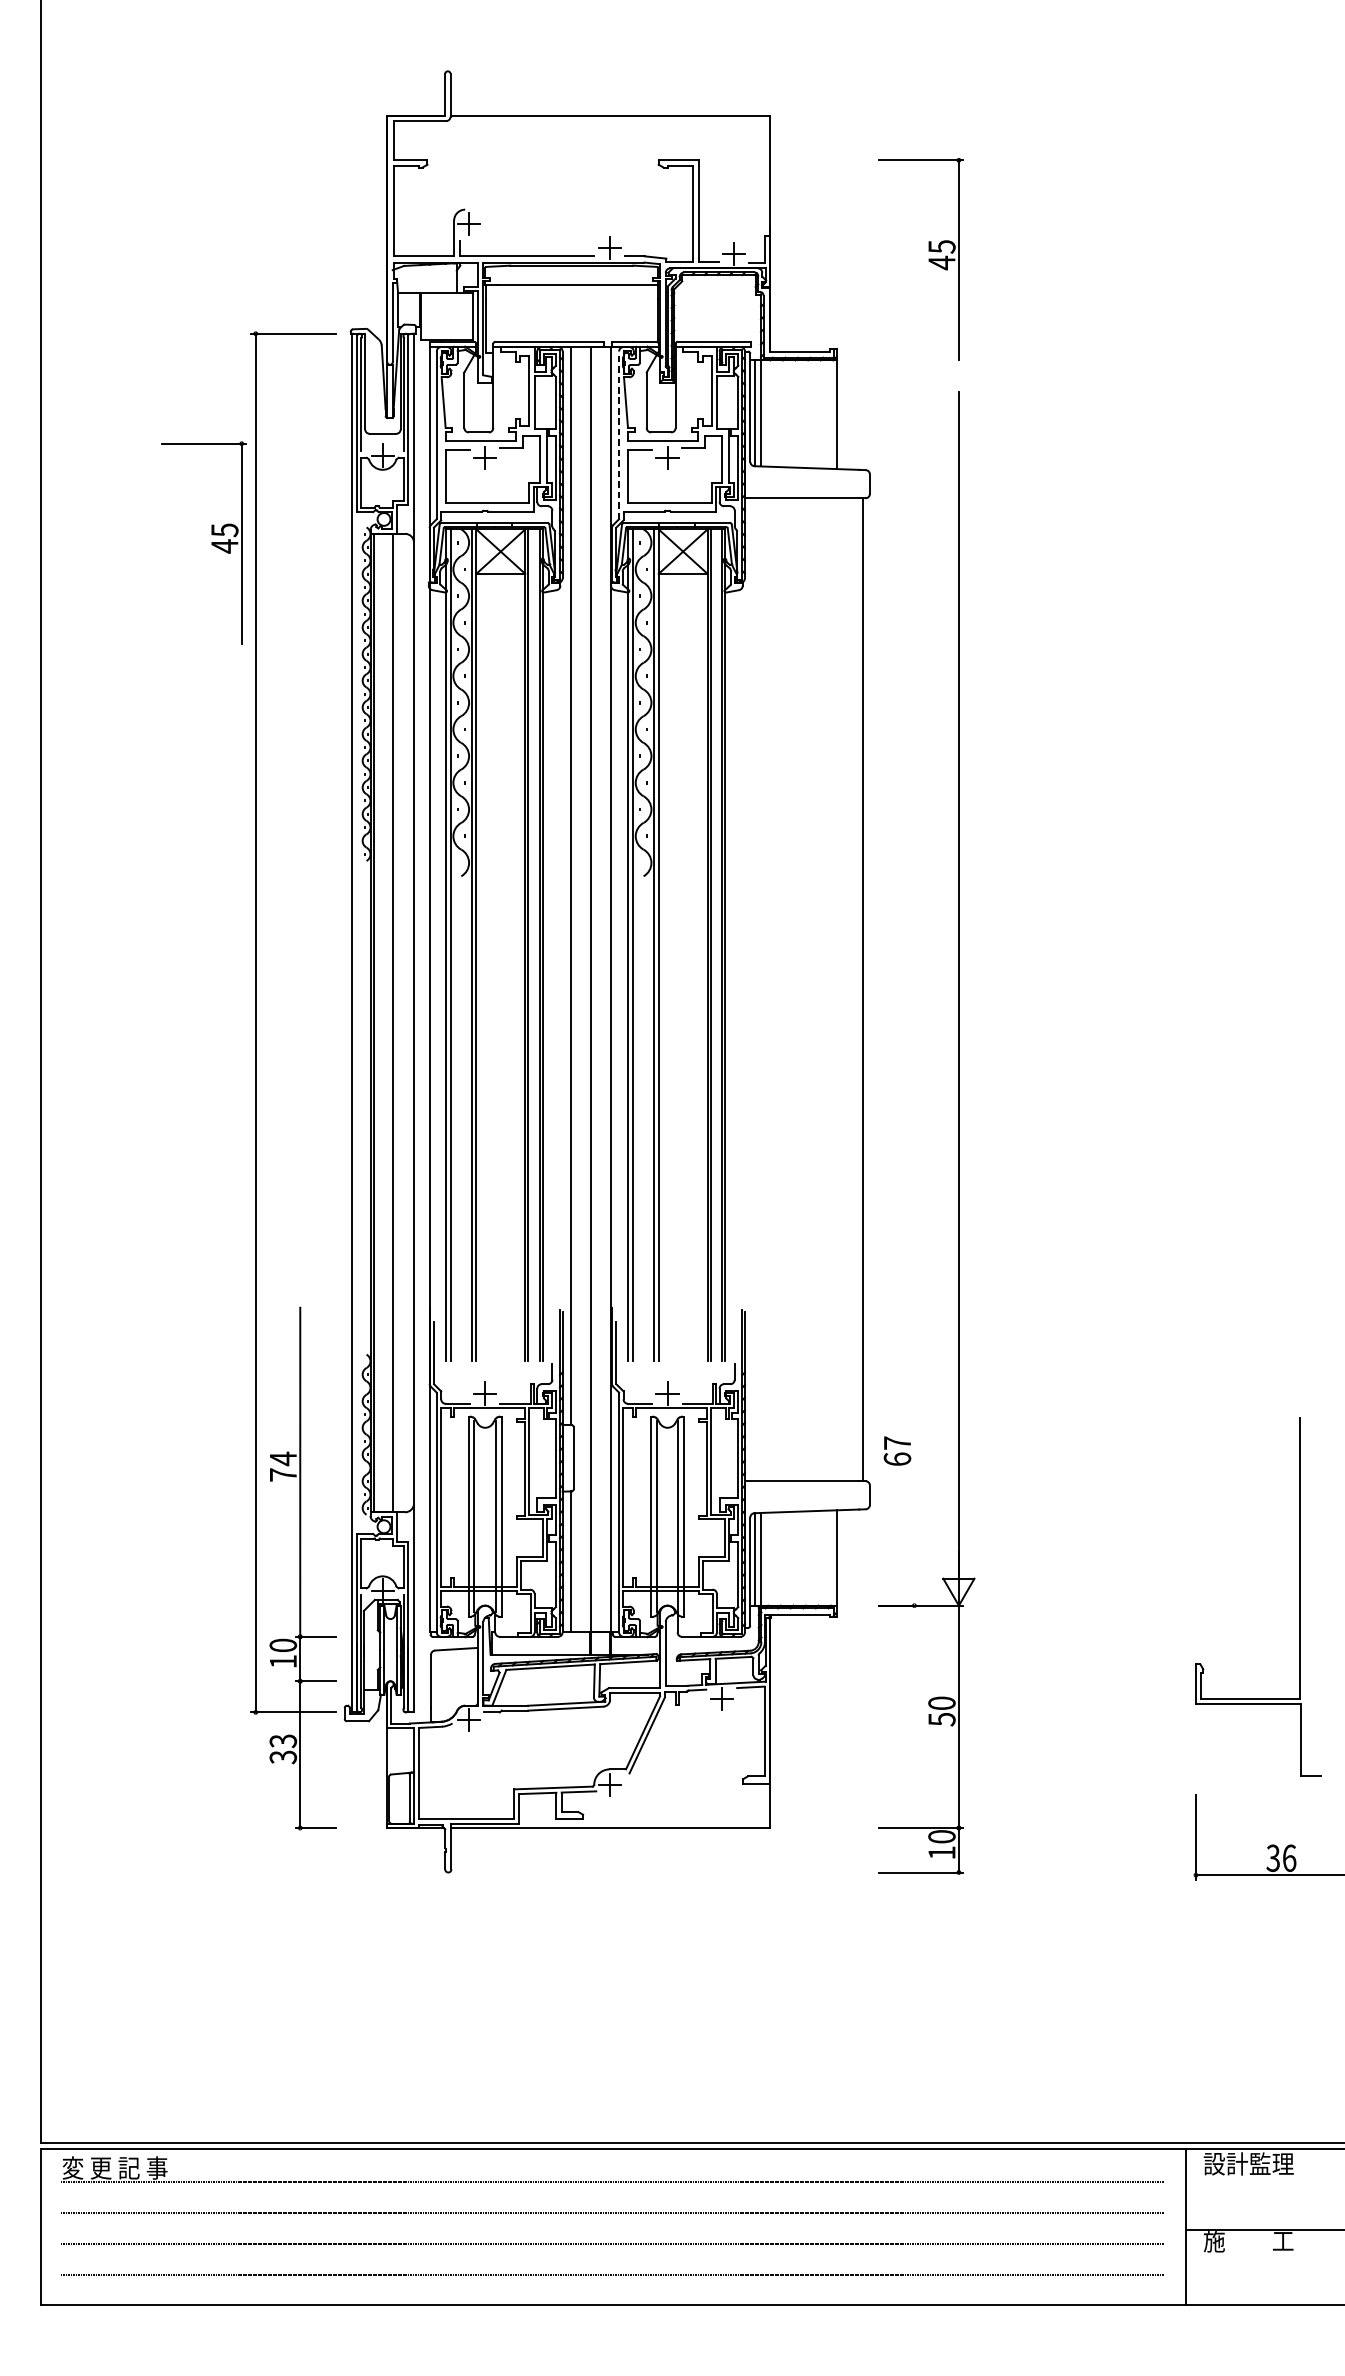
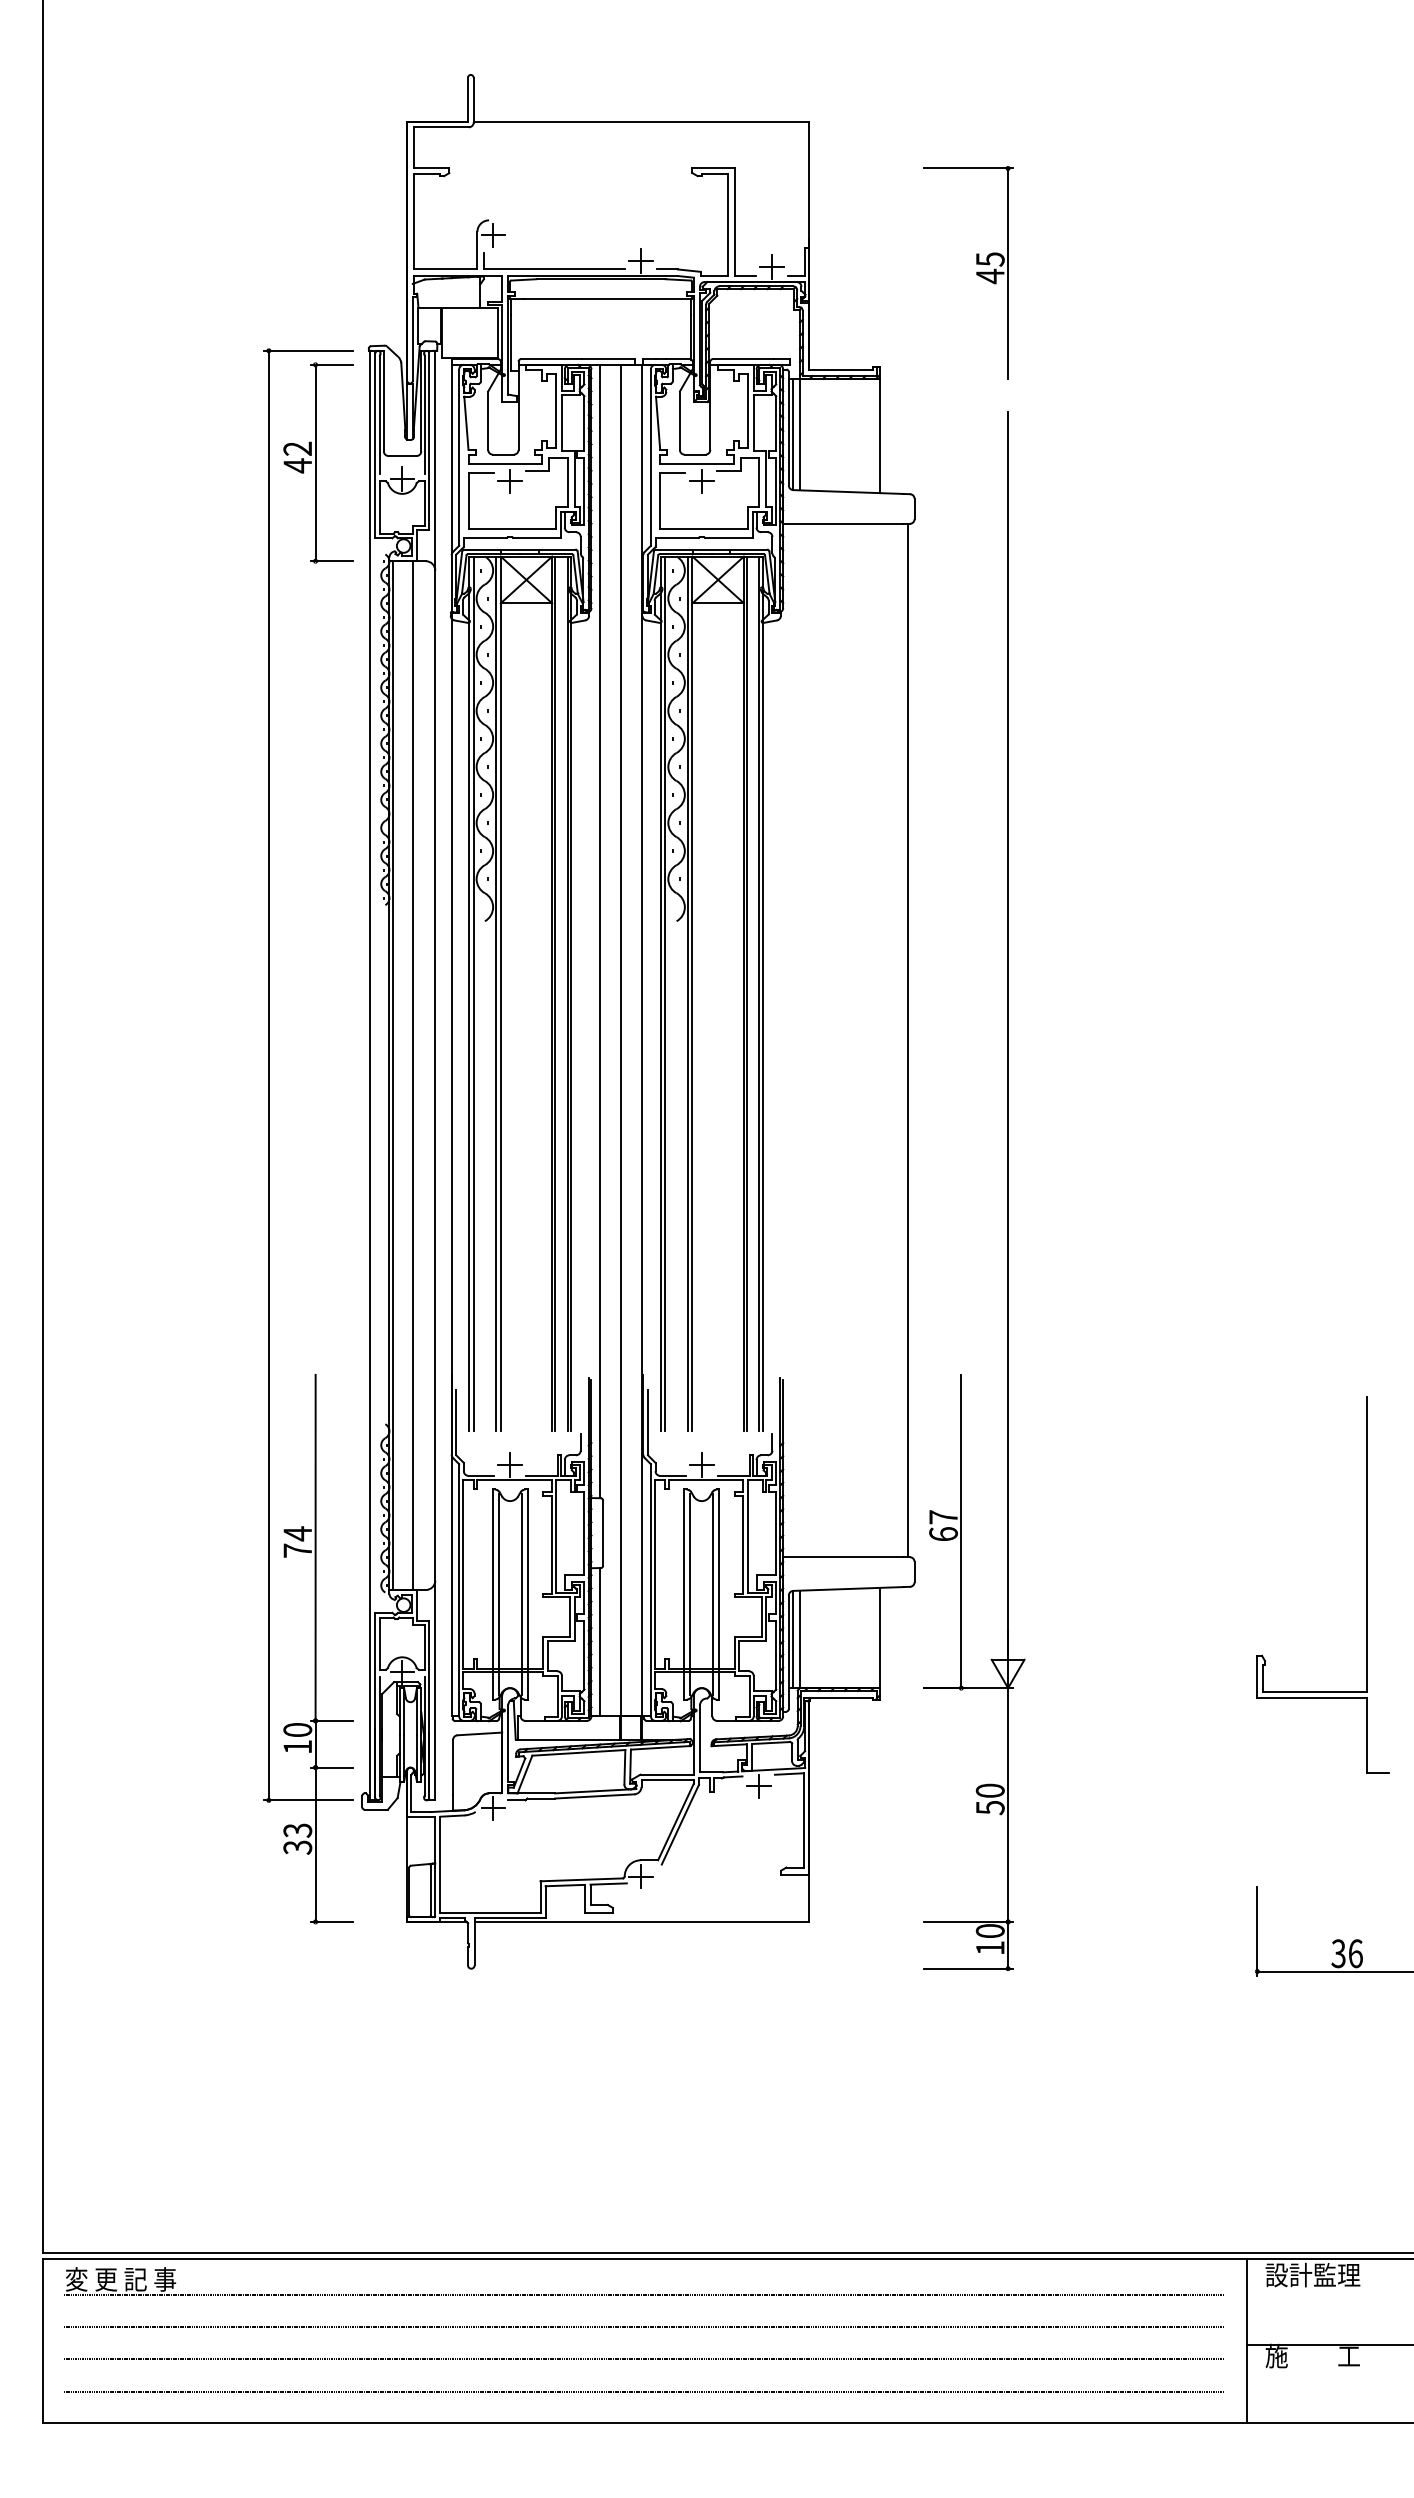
line: (618, 435) -> (650, 457), dashed -> solid
part: (302, 439) -> (318, 462), added
part: (211, 542) -> (222, 570), removed
line: (914, 1456) -> (961, 1531), added
part: (1299, 1596) -> (1366, 1584), moved

